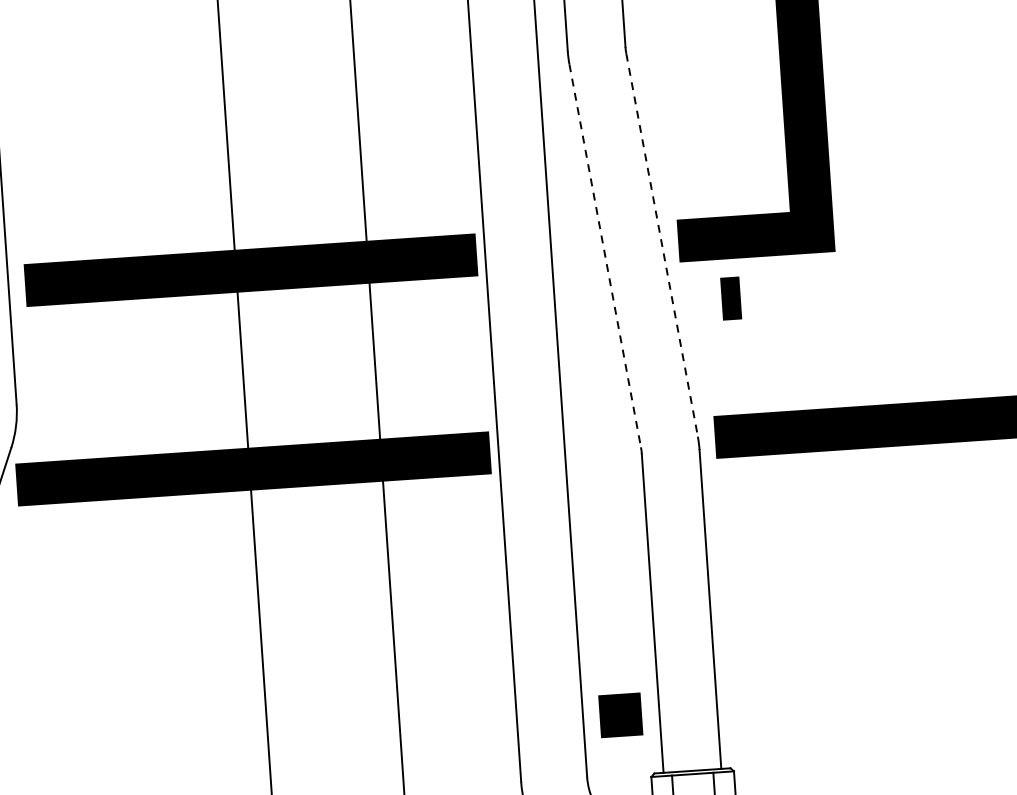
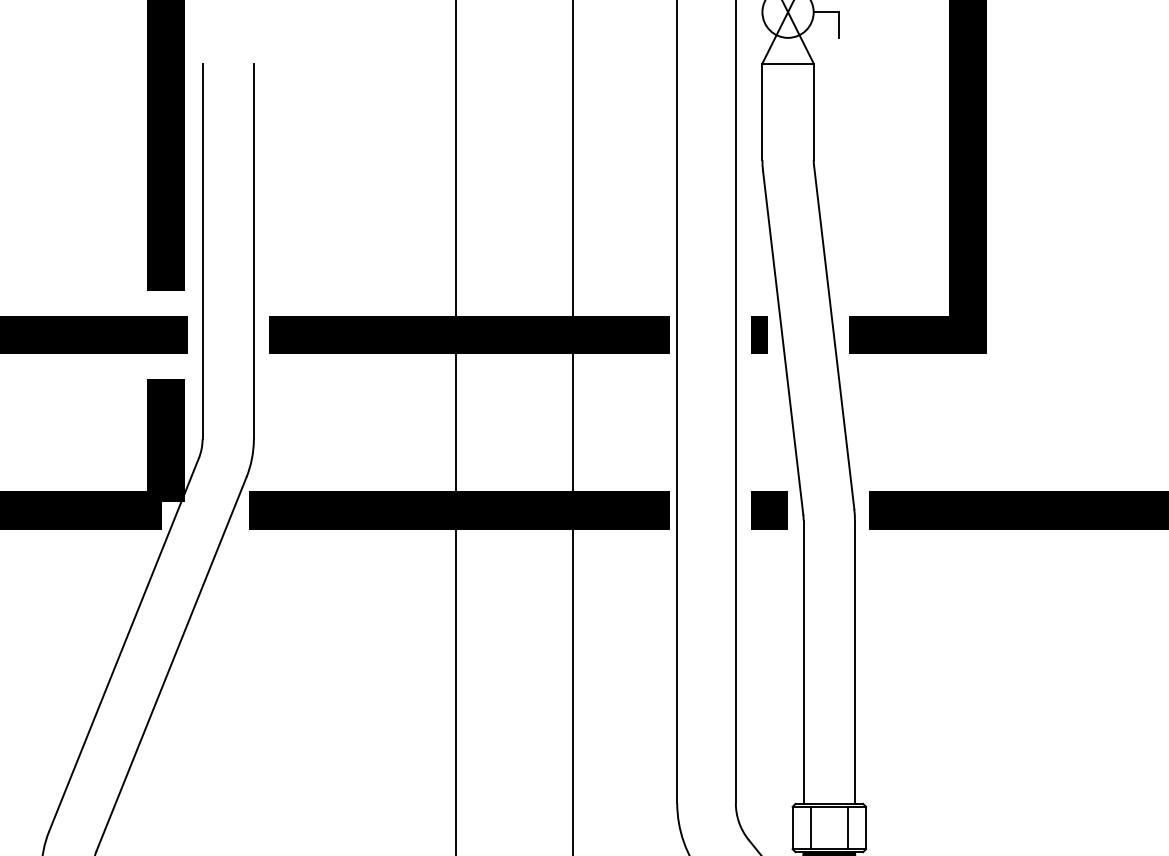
line: (662, 245) -> (834, 337), dashed -> solid
line: (605, 256) -> (783, 343), dashed -> solid
line: (731, 298) -> (759, 334), moved
line: (621, 715) -> (769, 510), moved

